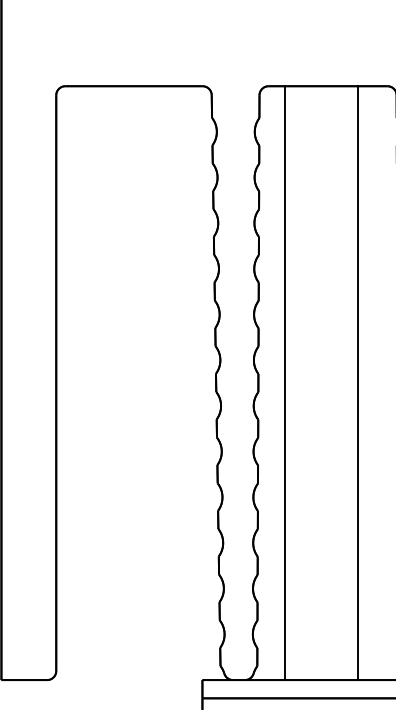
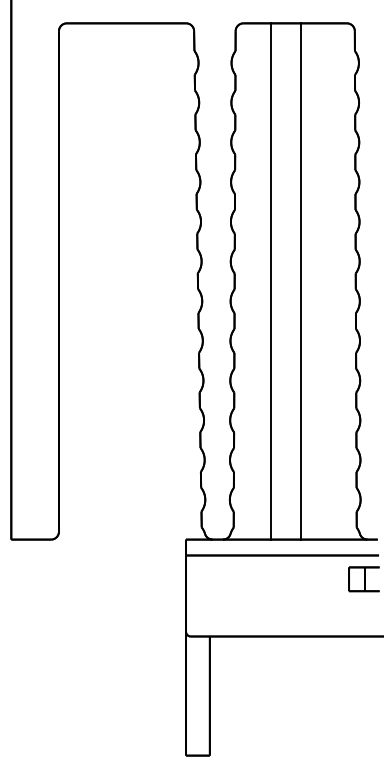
line: (284, 383) -> (270, 281), moved
line: (358, 383) -> (301, 281), moved

